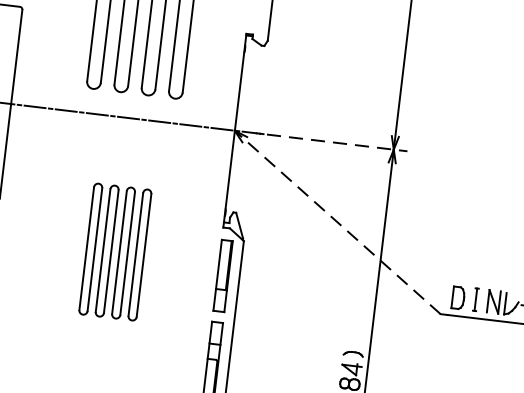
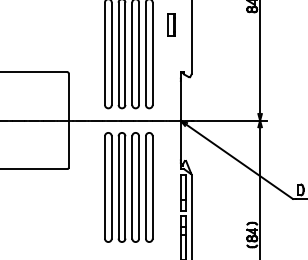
line: (338, 142) -> (232, 120), dashed -> solid
line: (337, 221) -> (236, 159), dashed -> solid
part: (114, 252) -> (128, 187), size x1.67

